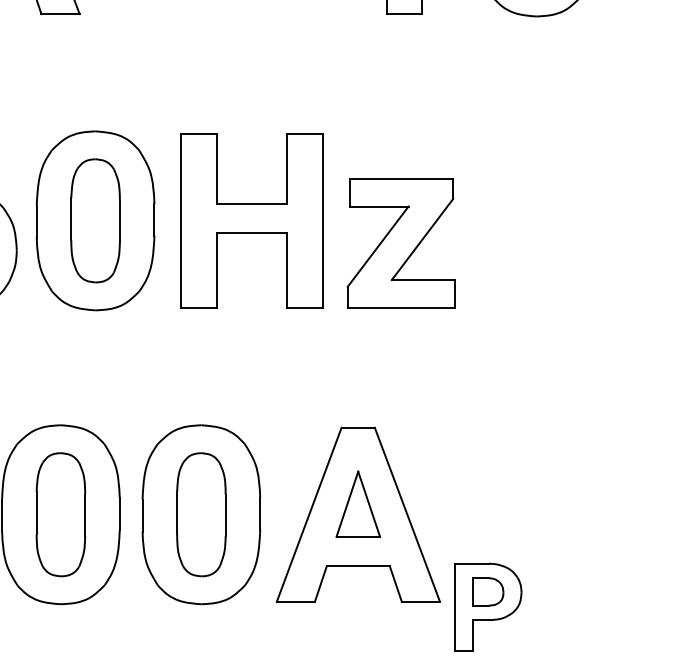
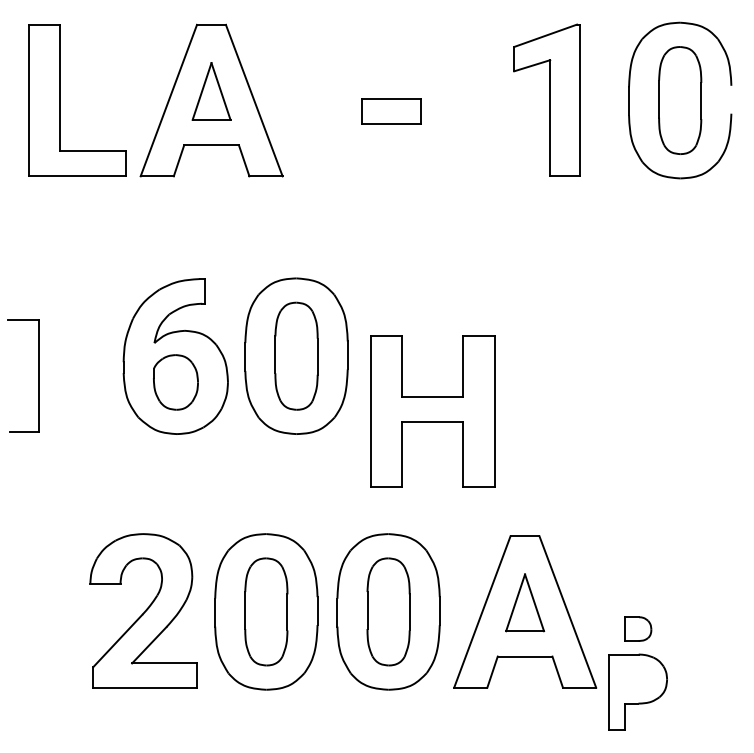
part: (251, 221) -> (432, 411), moved
part: (400, 242) -> (561, 375), removed
part: (488, 591) -> (638, 628), moved

